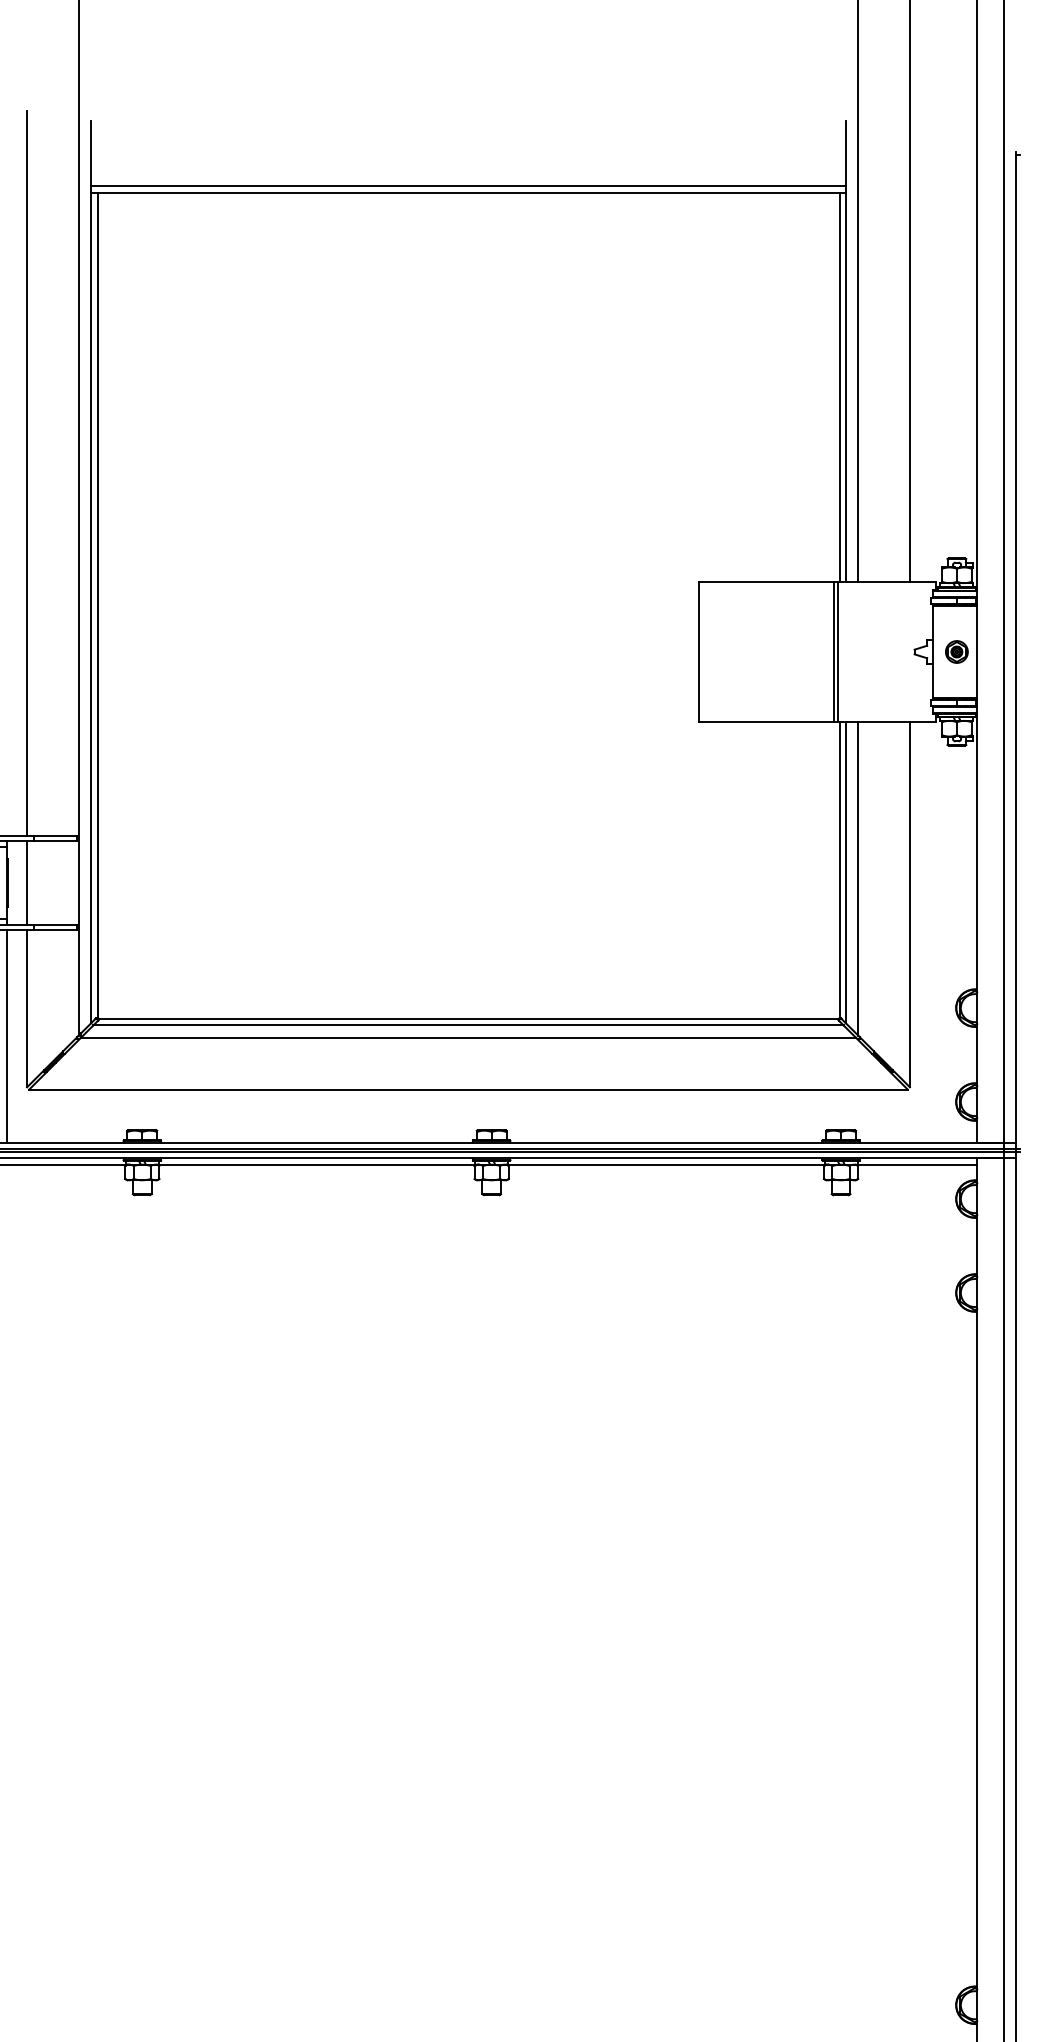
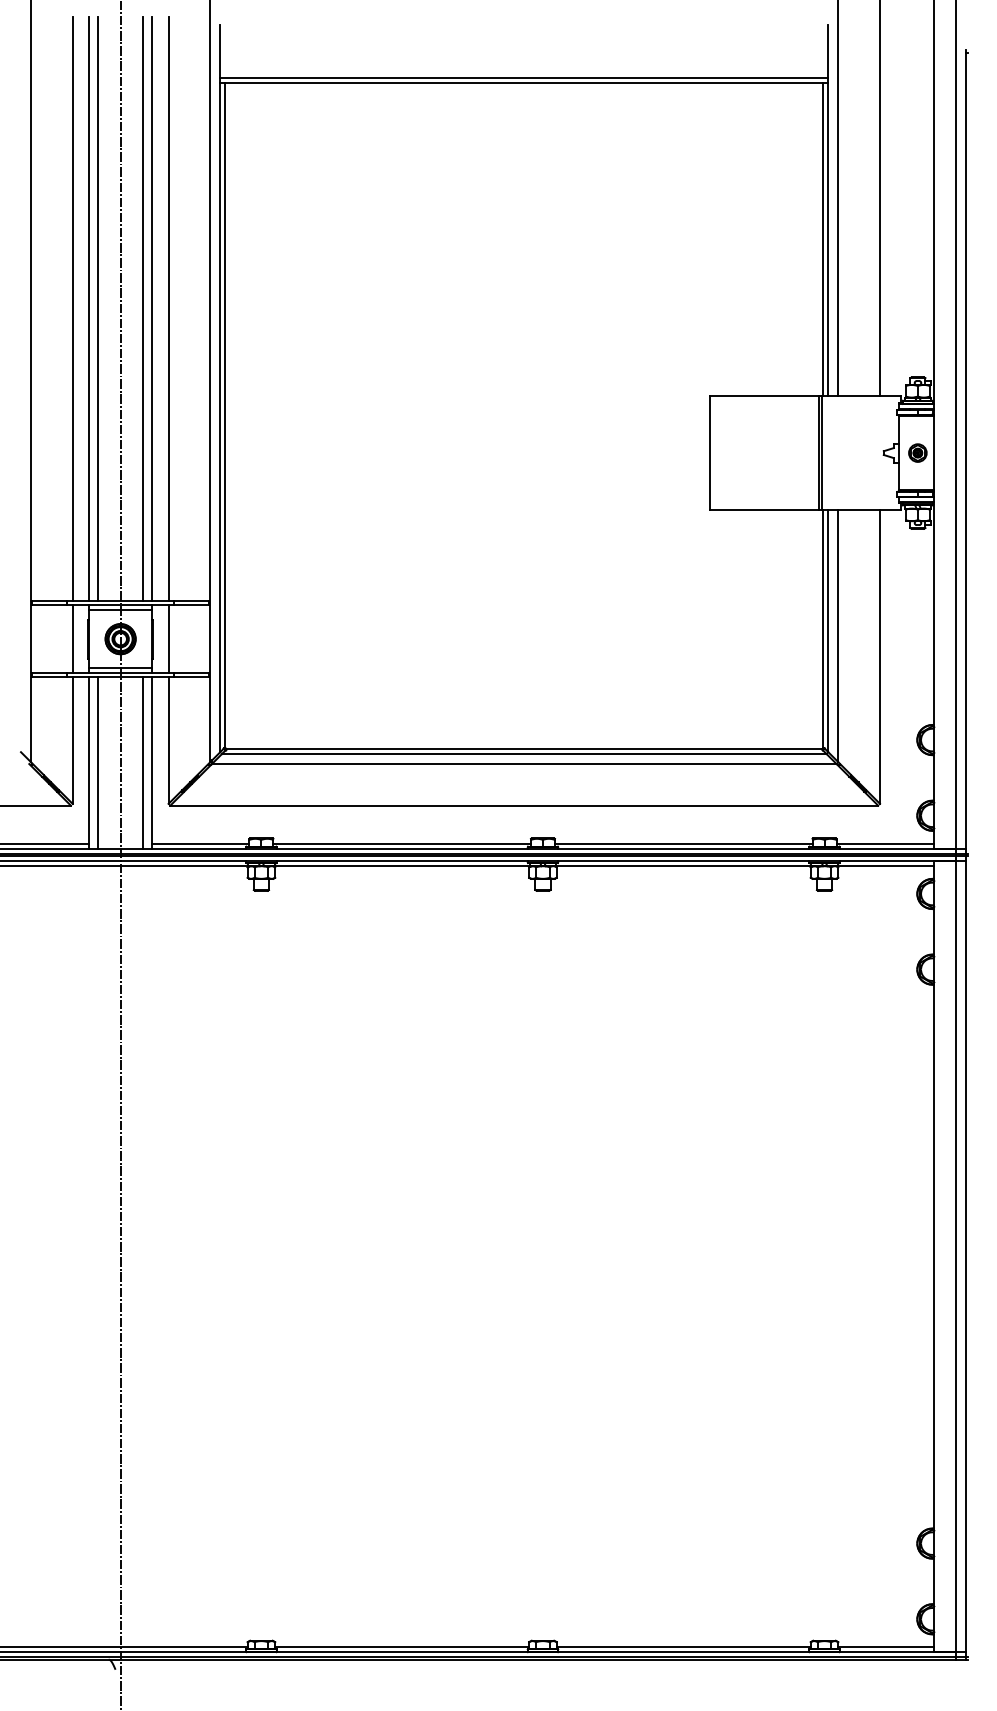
line: (7, 473) -> (152, 309), added
line: (66, 1136) -> (200, 843), added
line: (316, 1136) -> (401, 843), added
line: (666, 1136) -> (683, 843), added
line: (916, 1136) -> (885, 843), added

